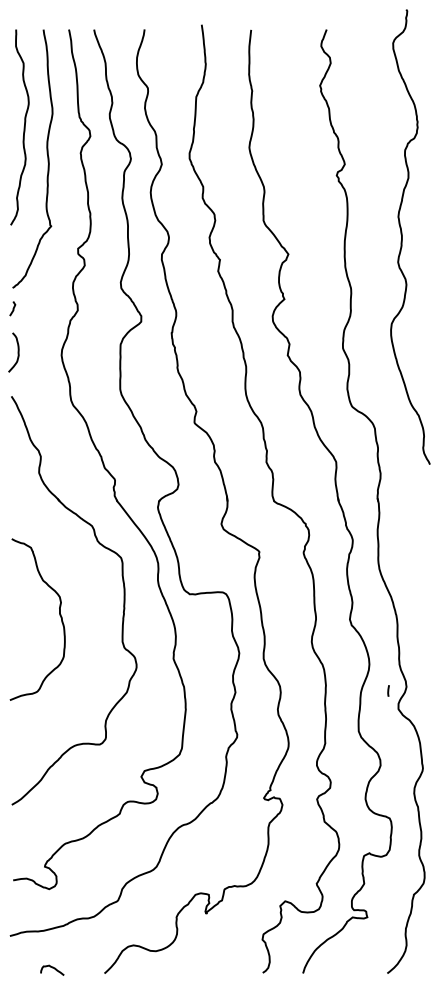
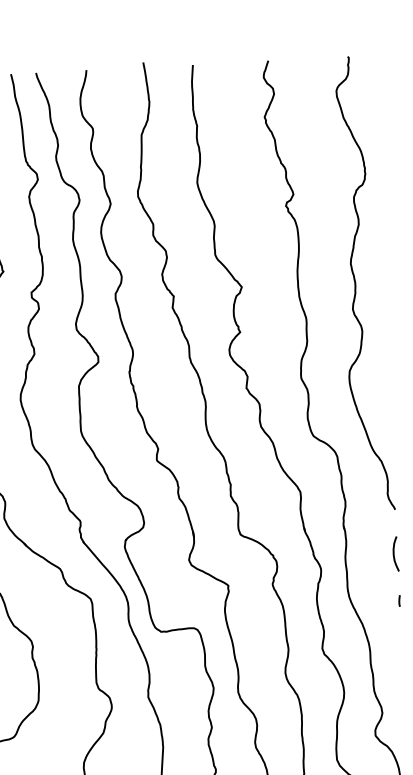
curve: (402, 236) -> (355, 283), moved
curve: (426, 528) -> (394, 553), added
line: (388, 690) -> (399, 600), moved

